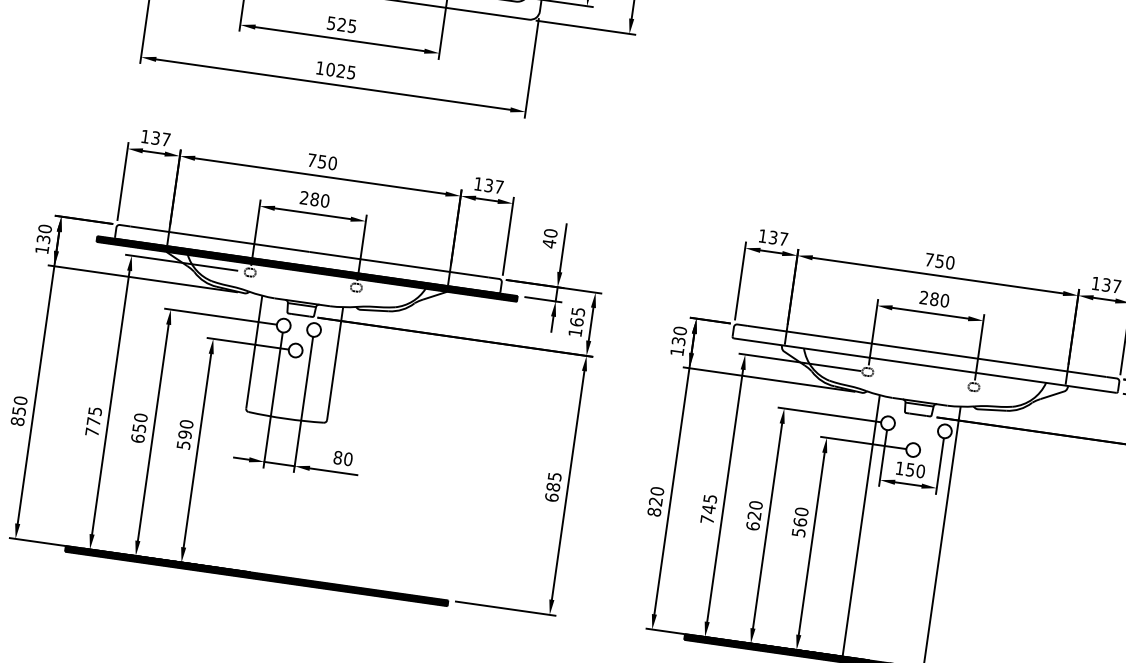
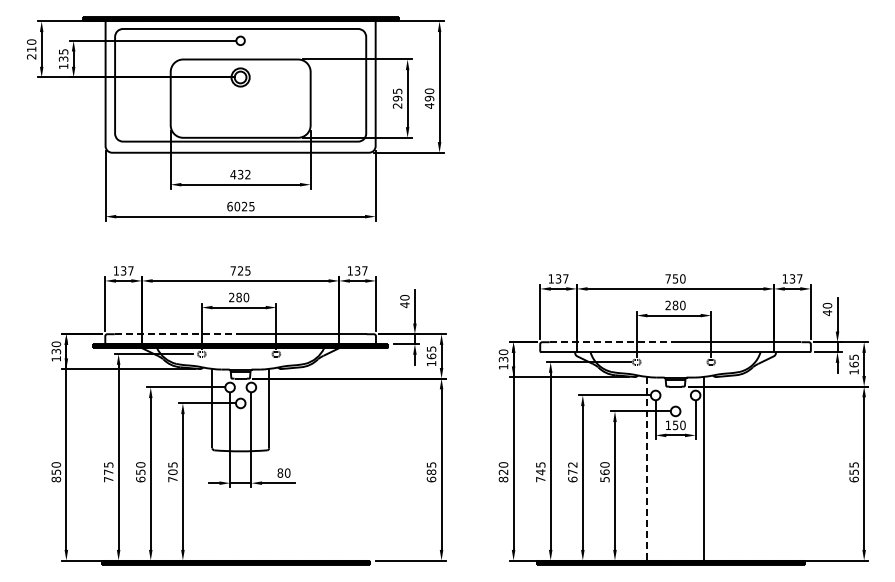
text: (341, 24) -> (240, 174), 525 -> 432
text: (319, 67) -> (229, 206), 1025 -> 6025
text: (327, 162) -> (244, 270), 750 -> 725
line: (219, 239) -> (177, 334), solid -> dashed
line: (837, 339) -> (612, 342), solid -> dashed
text: (184, 435) -> (172, 472), 590 -> 705
text: (754, 510) -> (572, 468), 620 -> 672
line: (861, 525) -> (647, 468), solid -> dashed

